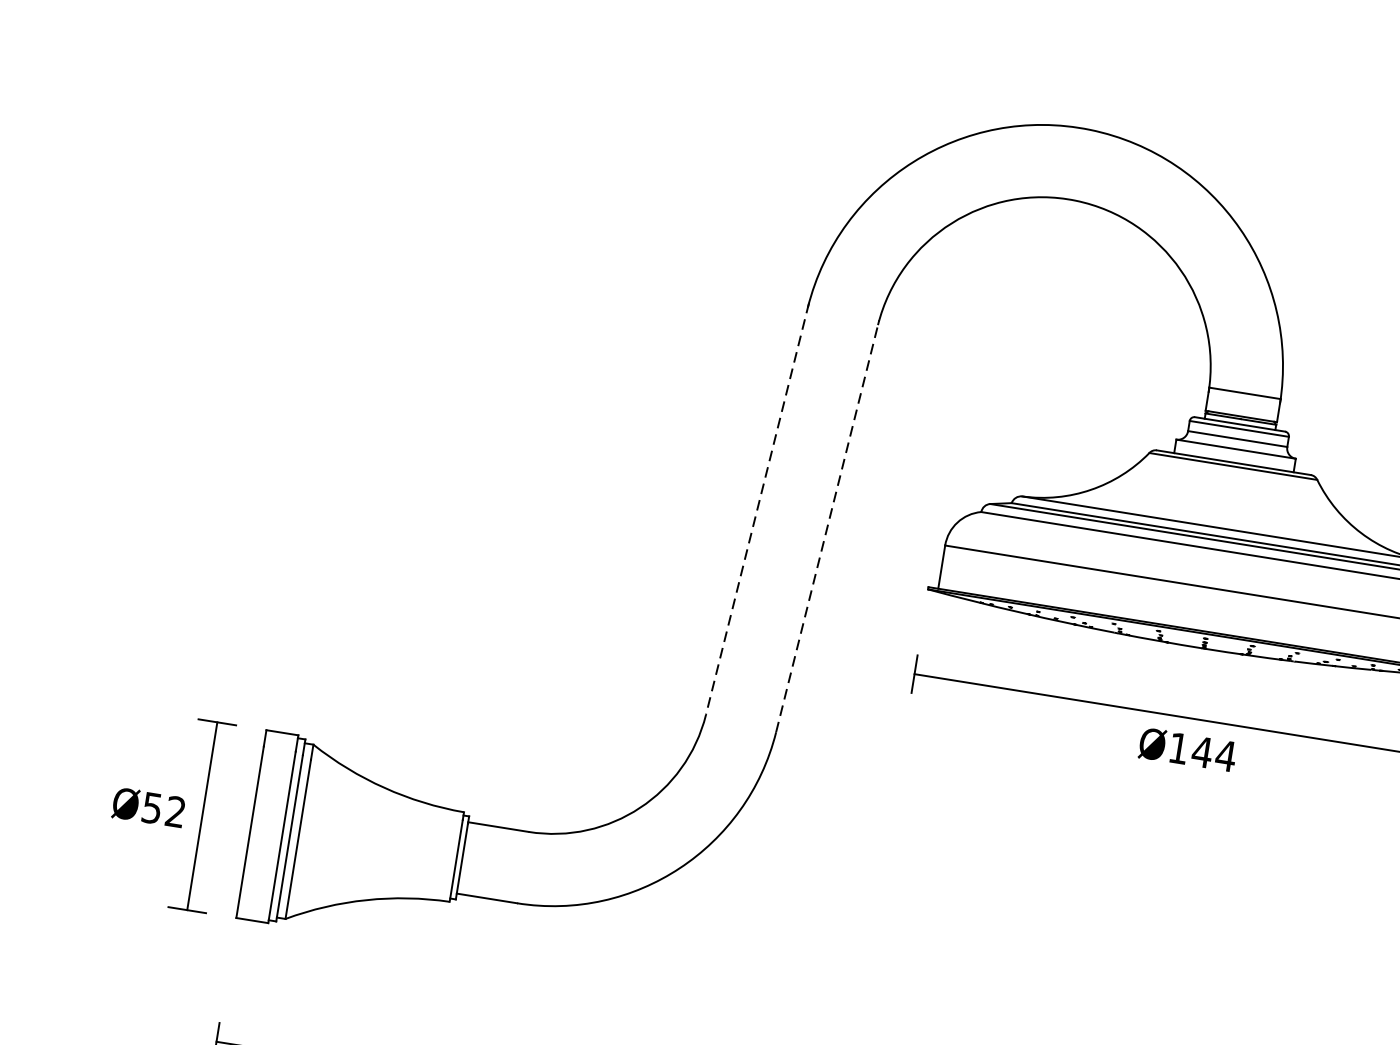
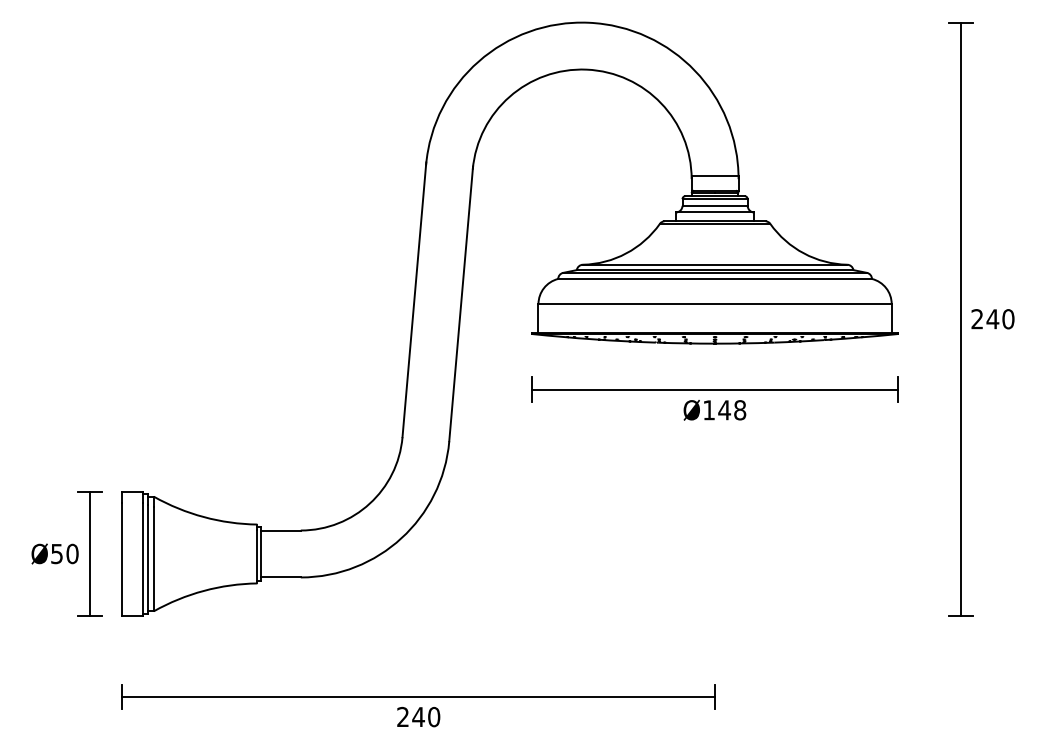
line: (757, 508) -> (414, 299), dashed -> solid
line: (828, 525) -> (461, 303), dashed -> solid
text: (1224, 756) -> (739, 410), Ø144 -> Ø148
text: (175, 811) -> (72, 553), Ø52 -> Ø50

